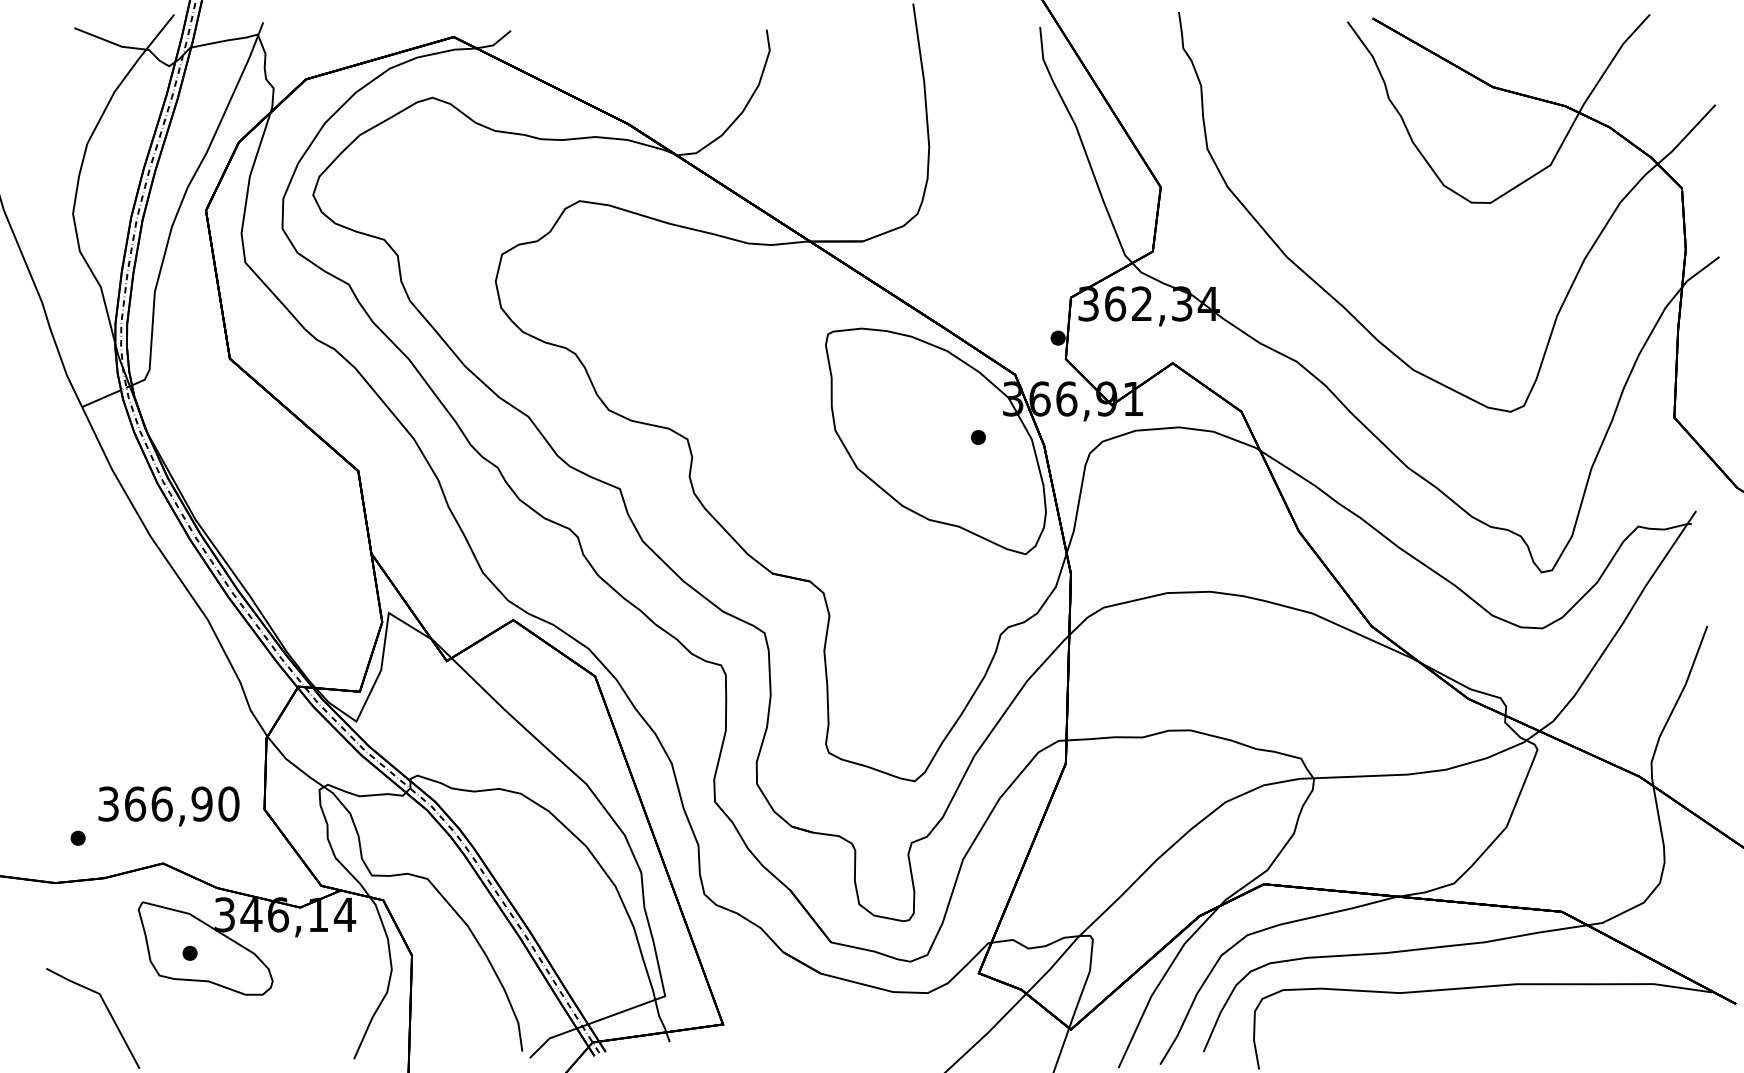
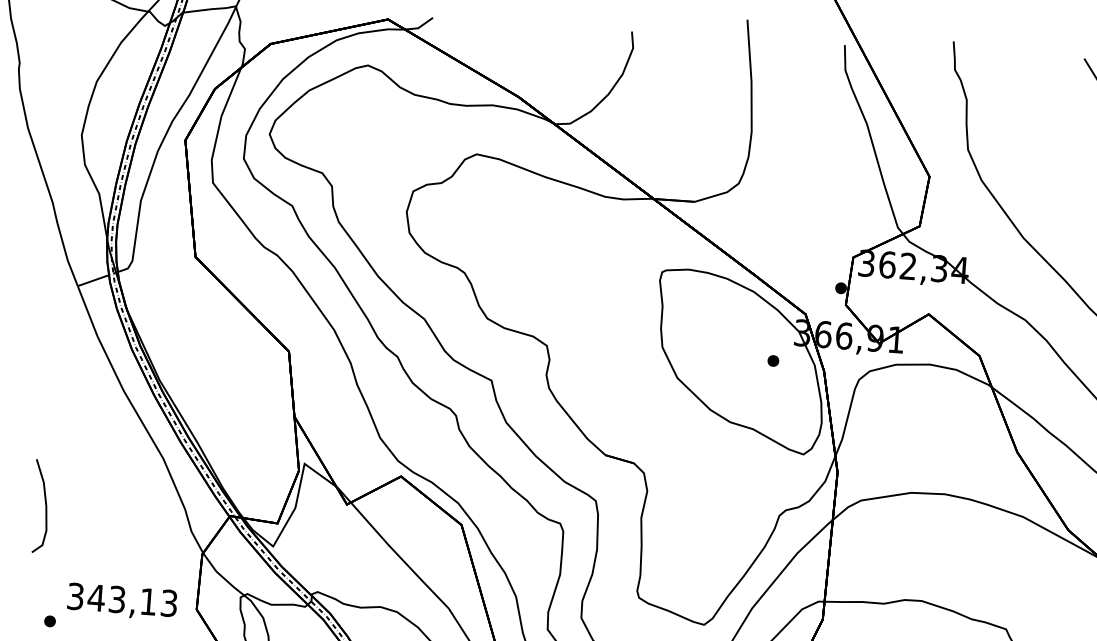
curve: (61, 692) -> (45, 507), added
text: (181, 803) -> (132, 600), 366,90 -> 343,13

